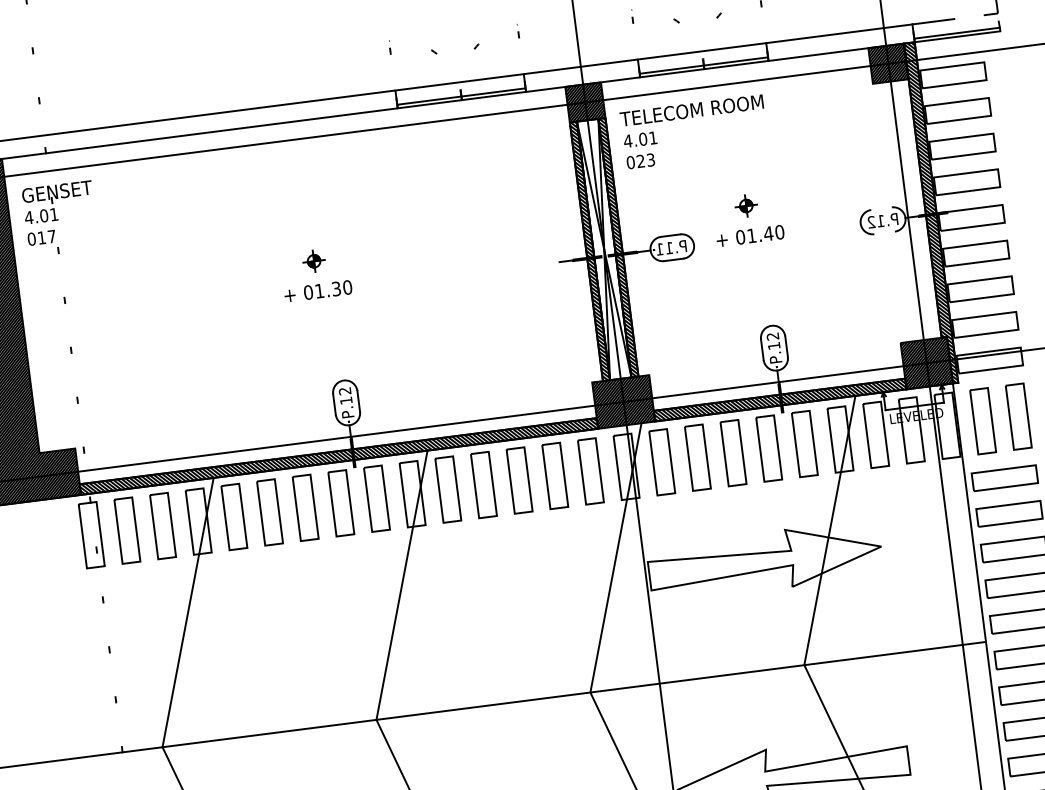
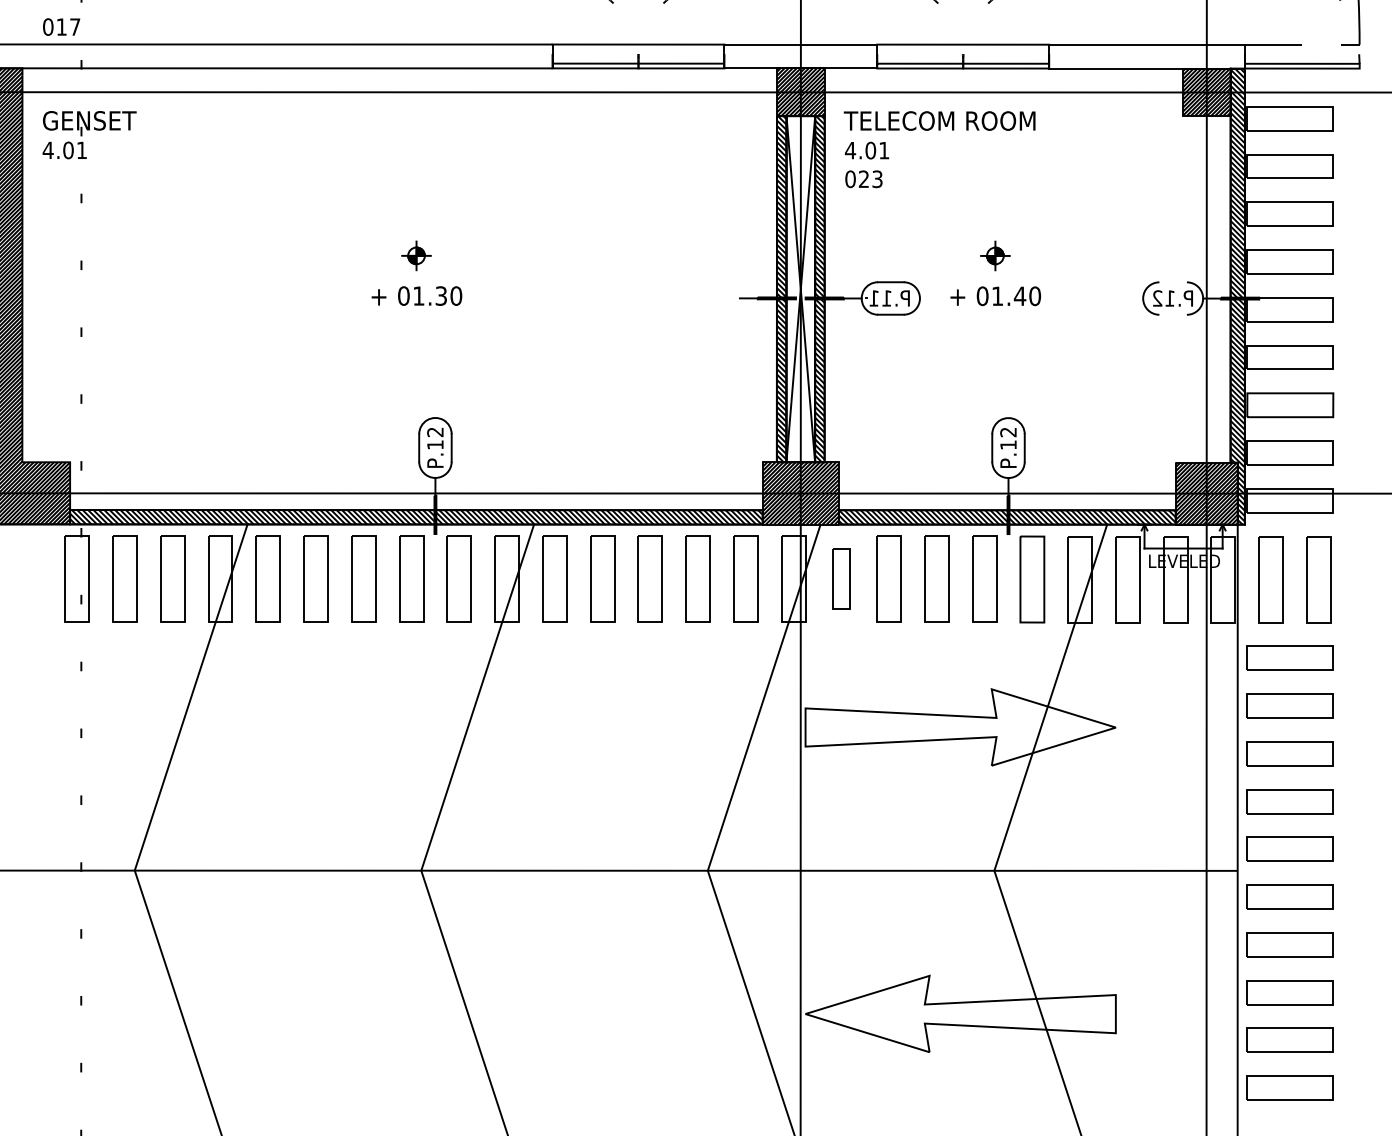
text: (41, 237) -> (61, 26), moved
part: (661, 461) -> (840, 578), size x0.7

